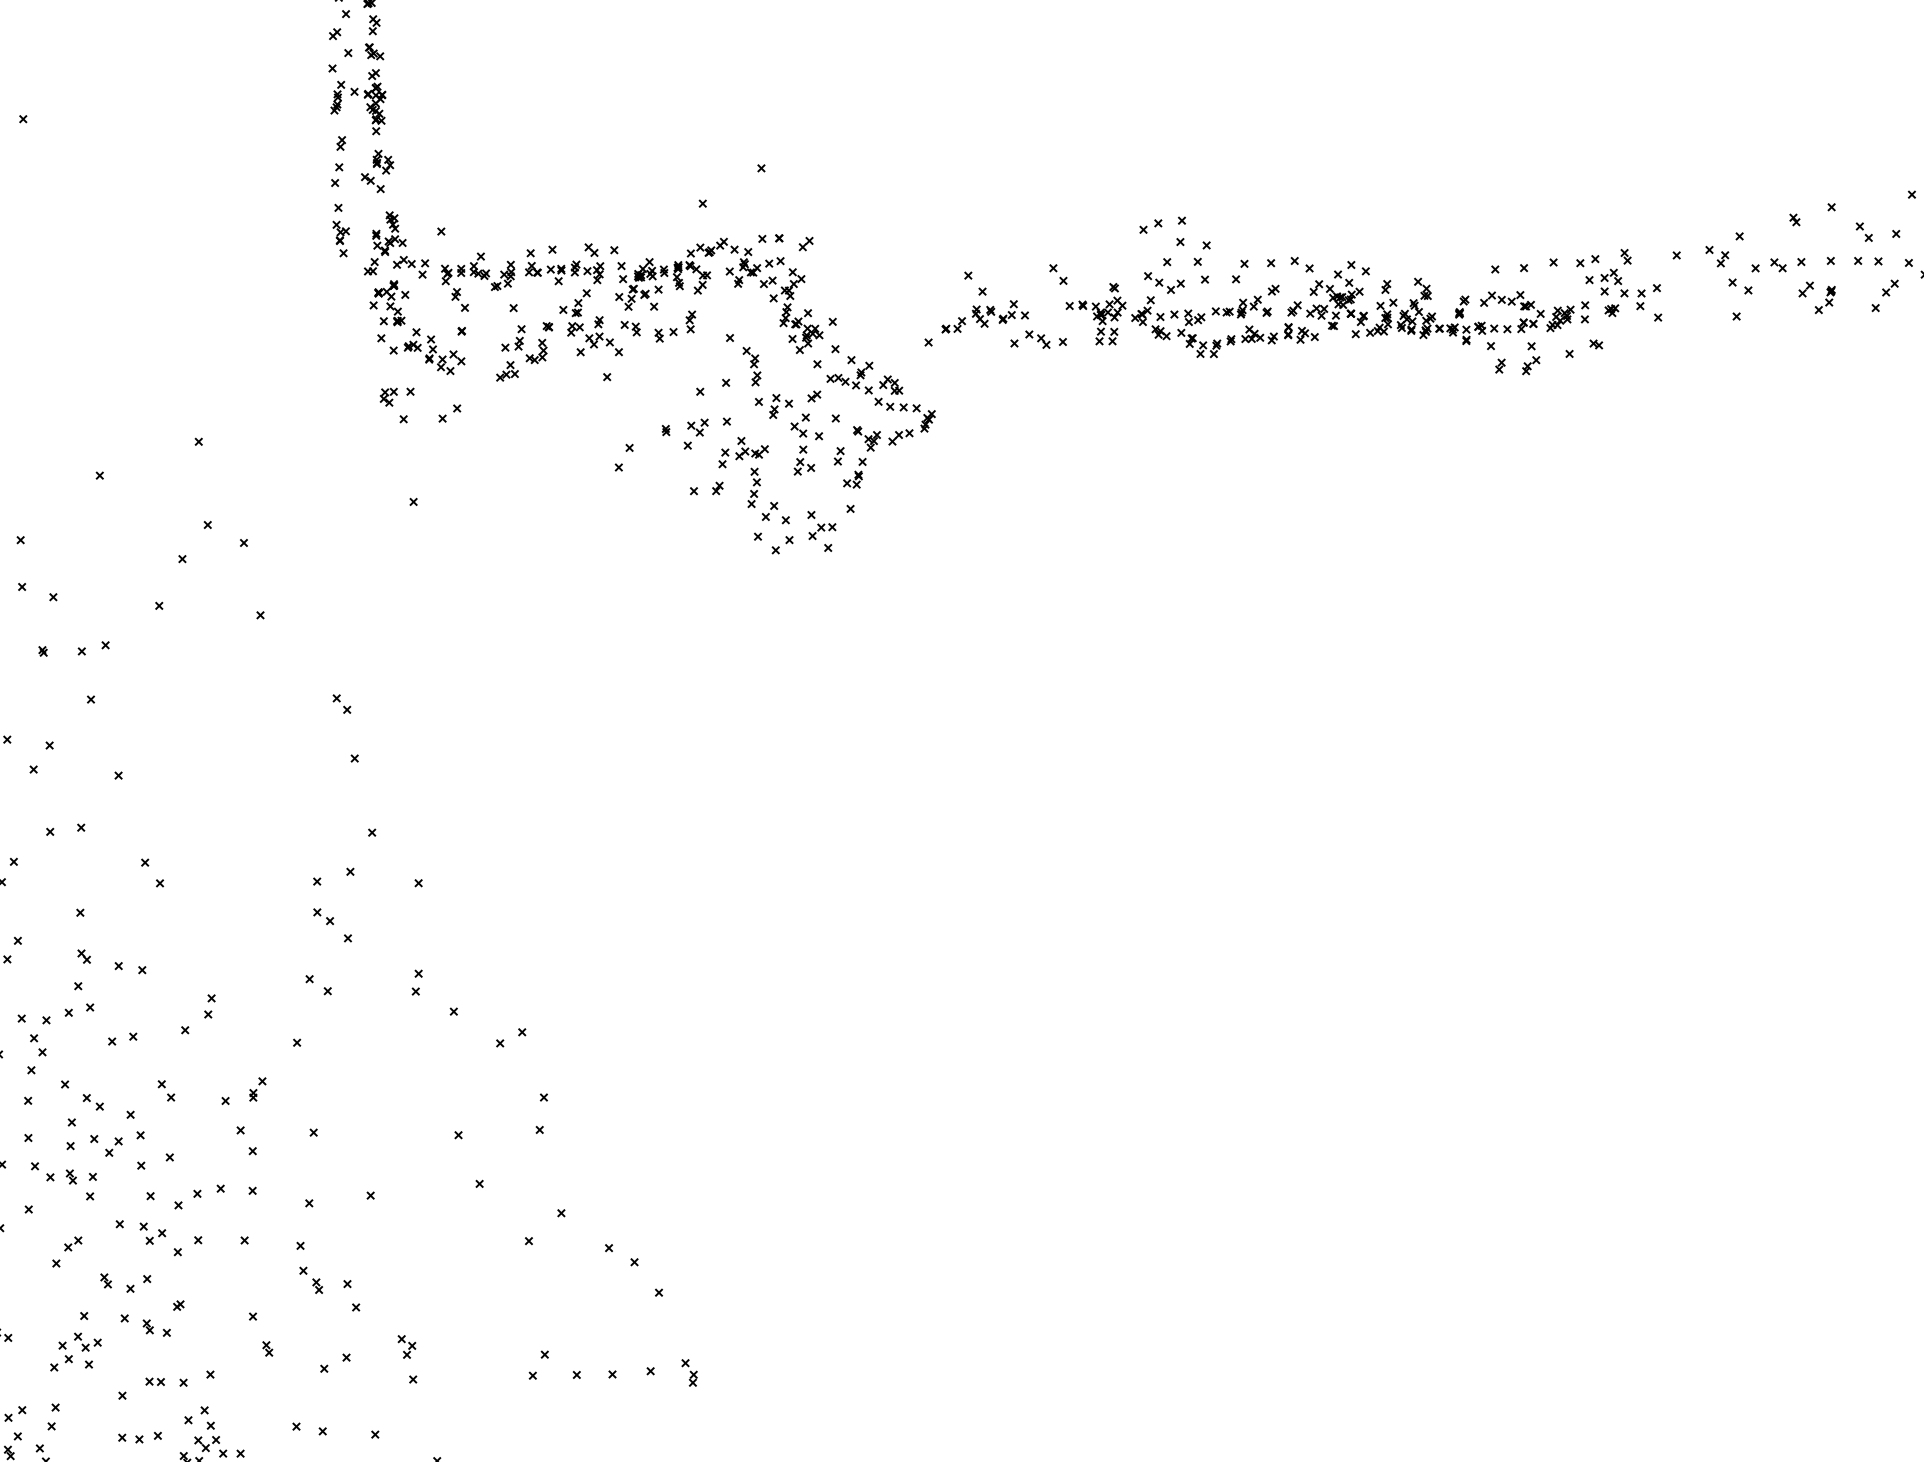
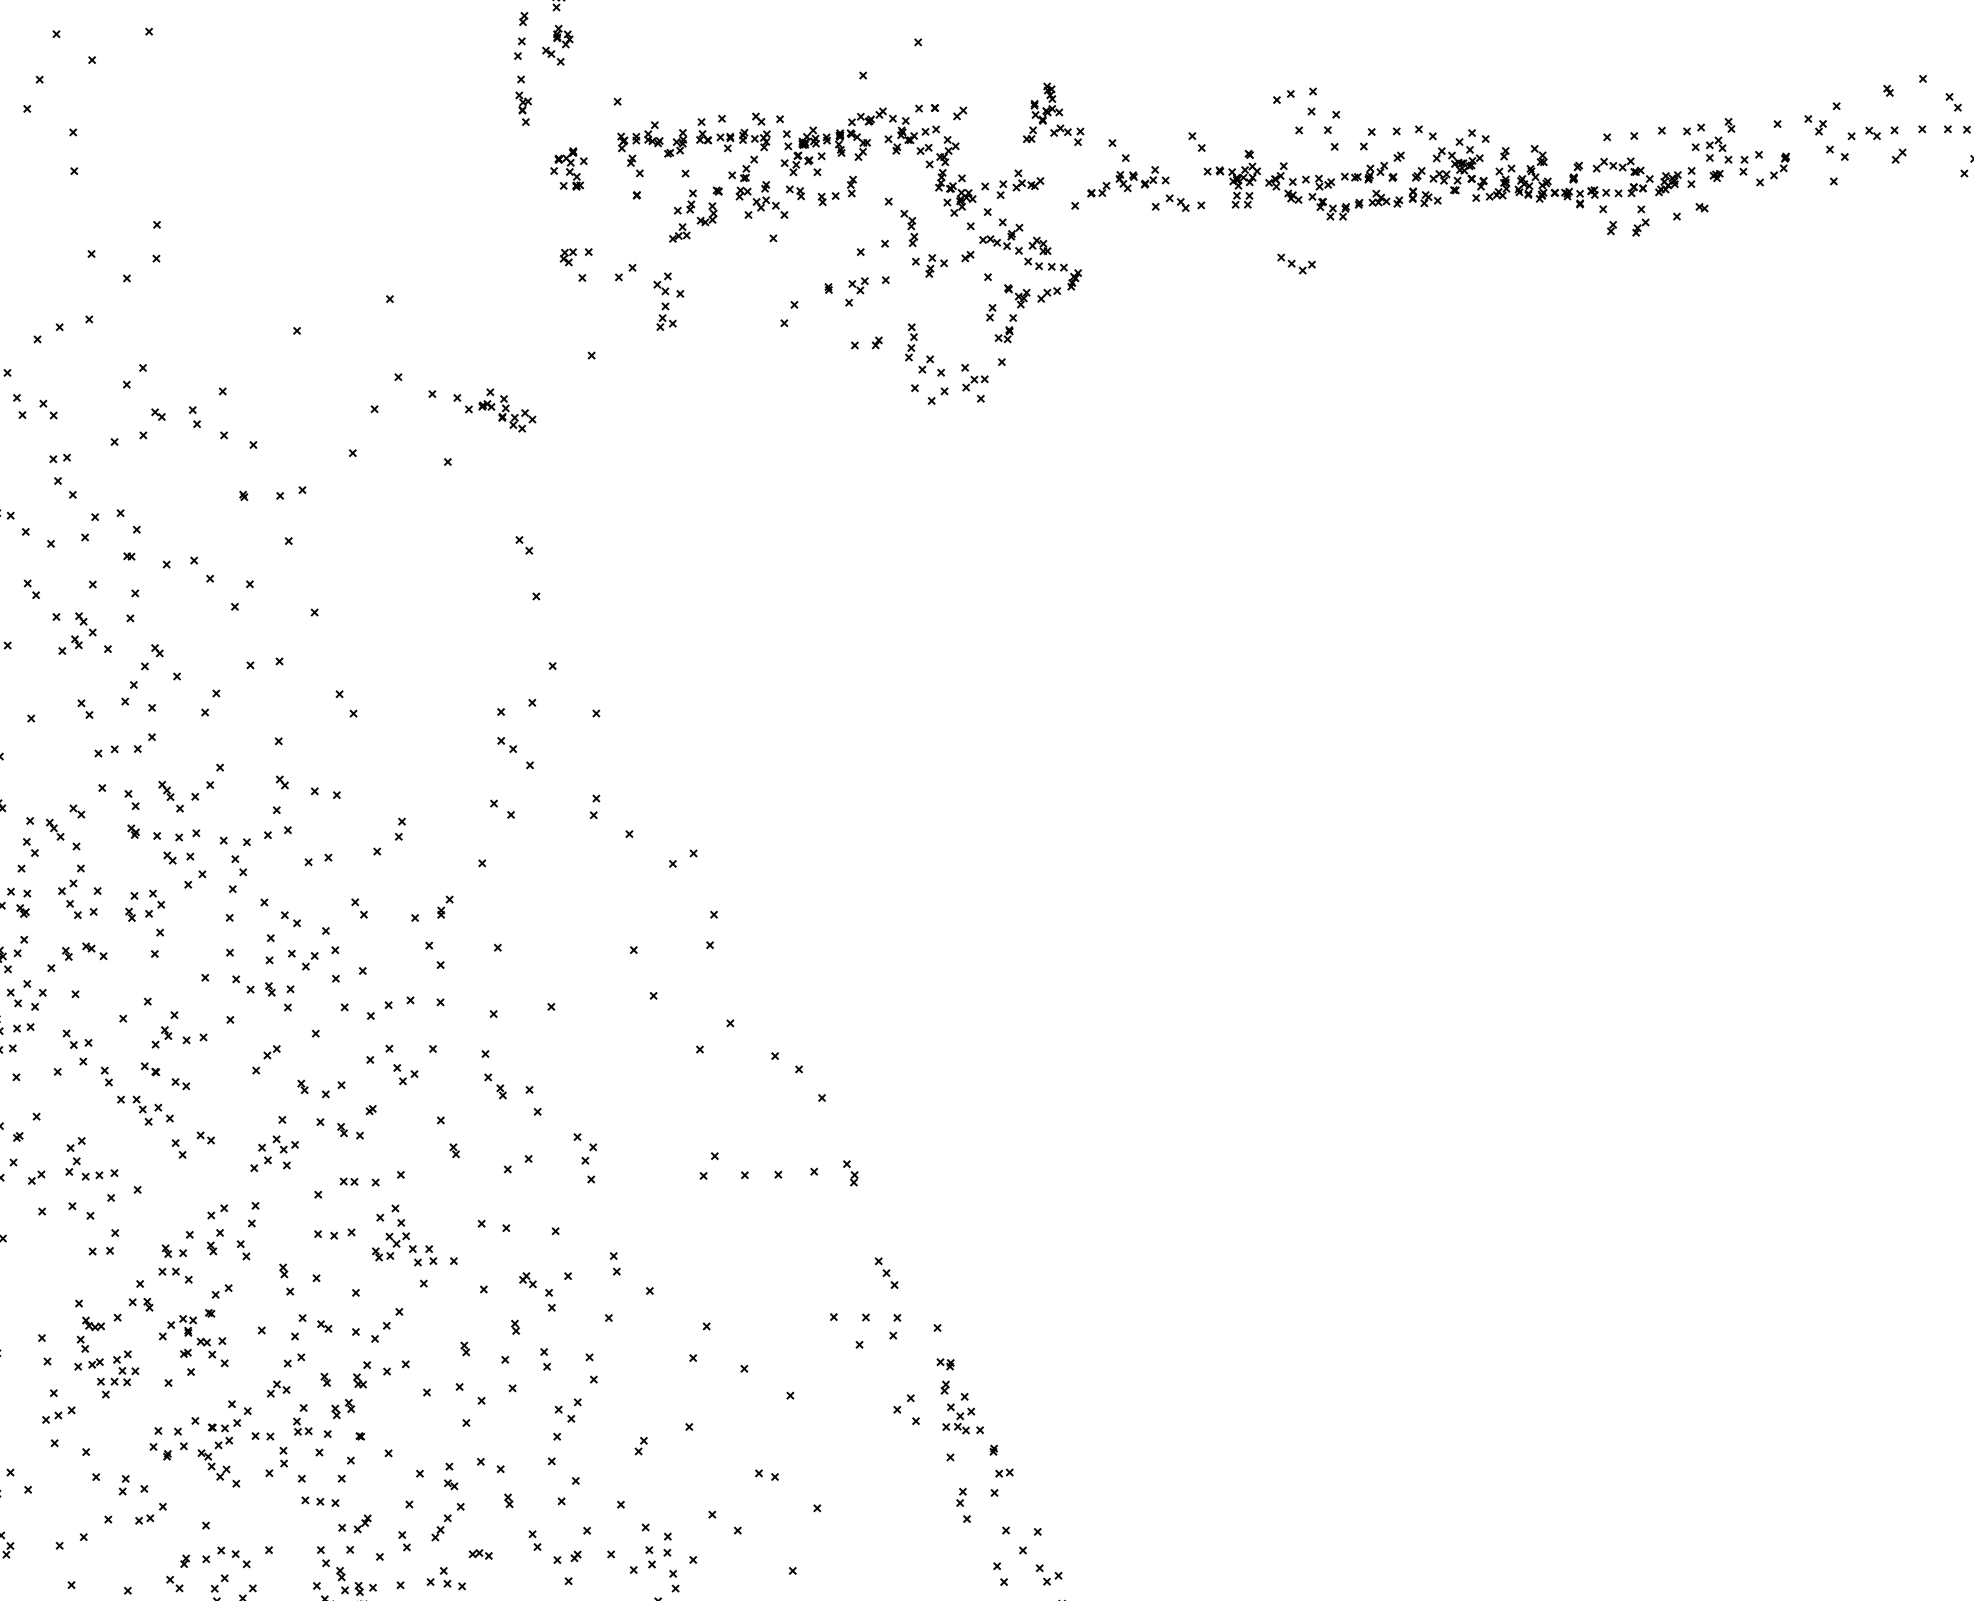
part: (396, 244) -> (1053, 113), moved
part: (1164, 282) -> (1296, 263), moved
part: (1824, 299) -> (1779, 165), moved
part: (420, 351) -> (494, 410), moved
part: (806, 444) -> (668, 301), moved
part: (743, 451) -> (1020, 183), moved
part: (152, 1233) -> (405, 1074), moved
part: (407, 1346) -> (585, 1148), size x1.6

